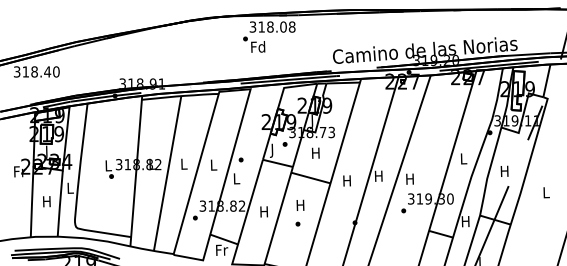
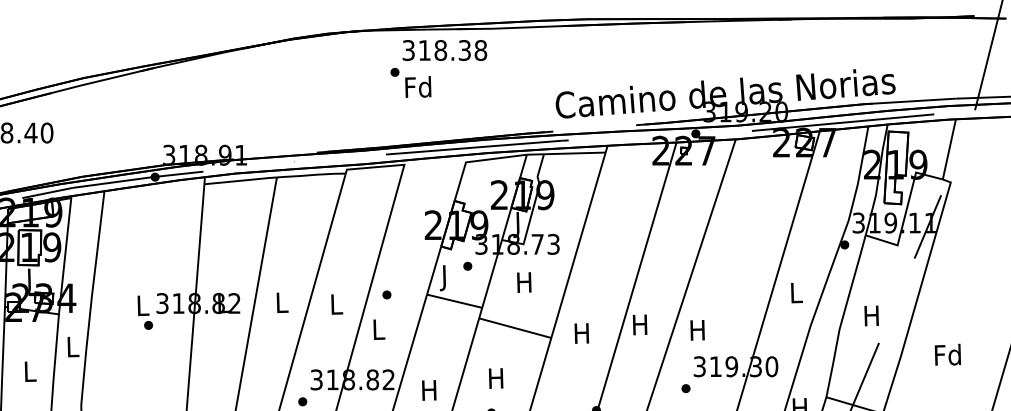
text: (283, 26) -> (464, 49), 318.08 -> 318.38
text: (546, 192) -> (948, 354), L -> Fd
text: (46, 201) -> (28, 371), H -> L

